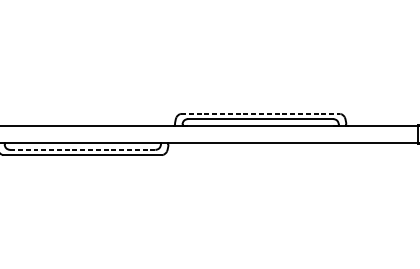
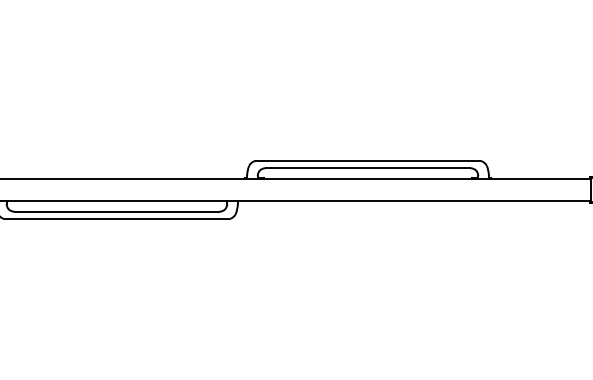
line: (260, 113) -> (368, 160), dashed -> solid
line: (82, 149) -> (116, 211), dashed -> solid

